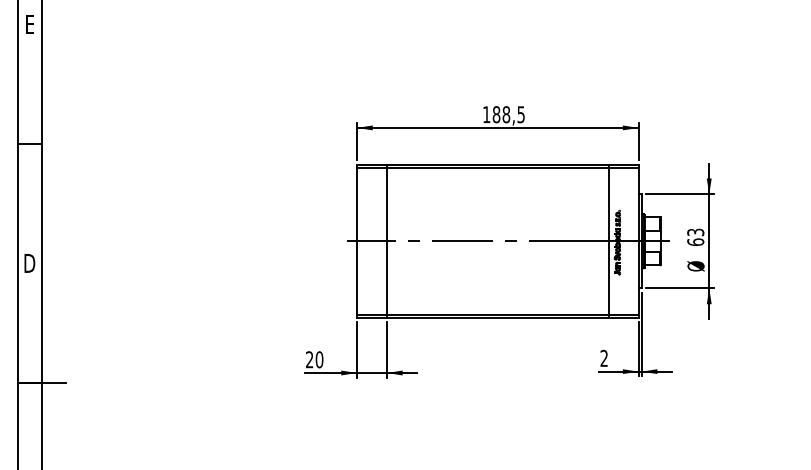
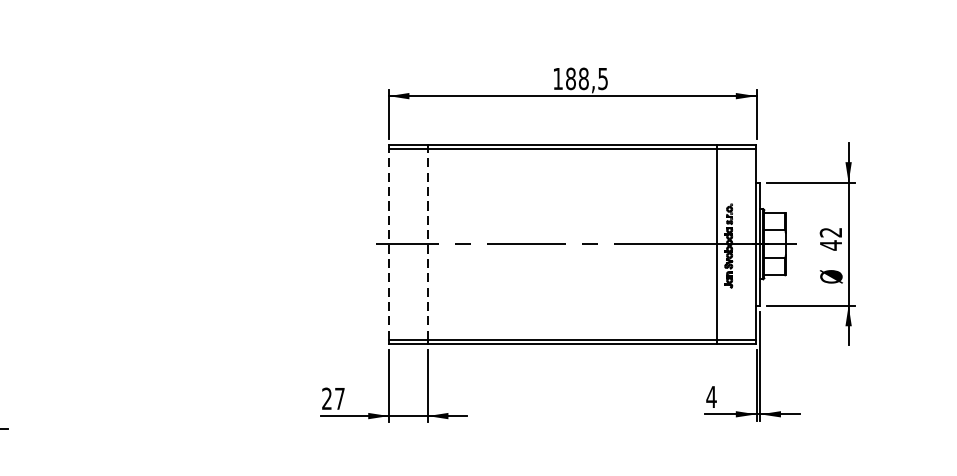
text: (695, 237) -> (830, 239), 63 -> 42
line: (357, 240) -> (389, 243), solid -> dashed
line: (386, 240) -> (427, 243), solid -> dashed
text: (604, 357) -> (711, 395), 2 -> 4
text: (319, 359) -> (339, 398), 20 -> 27

